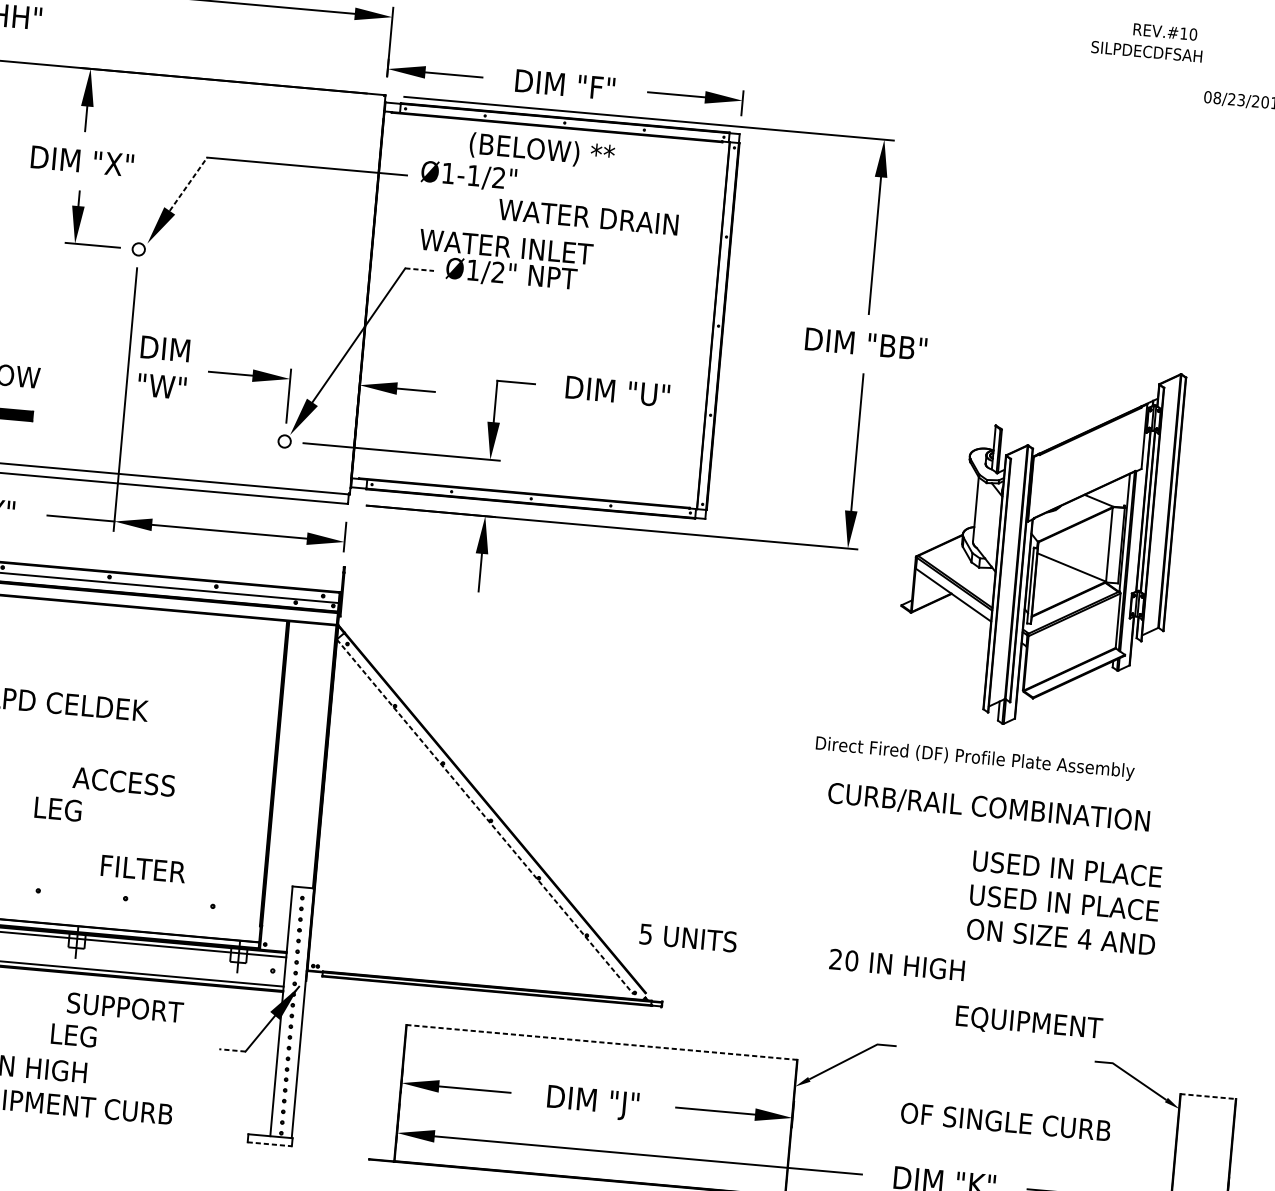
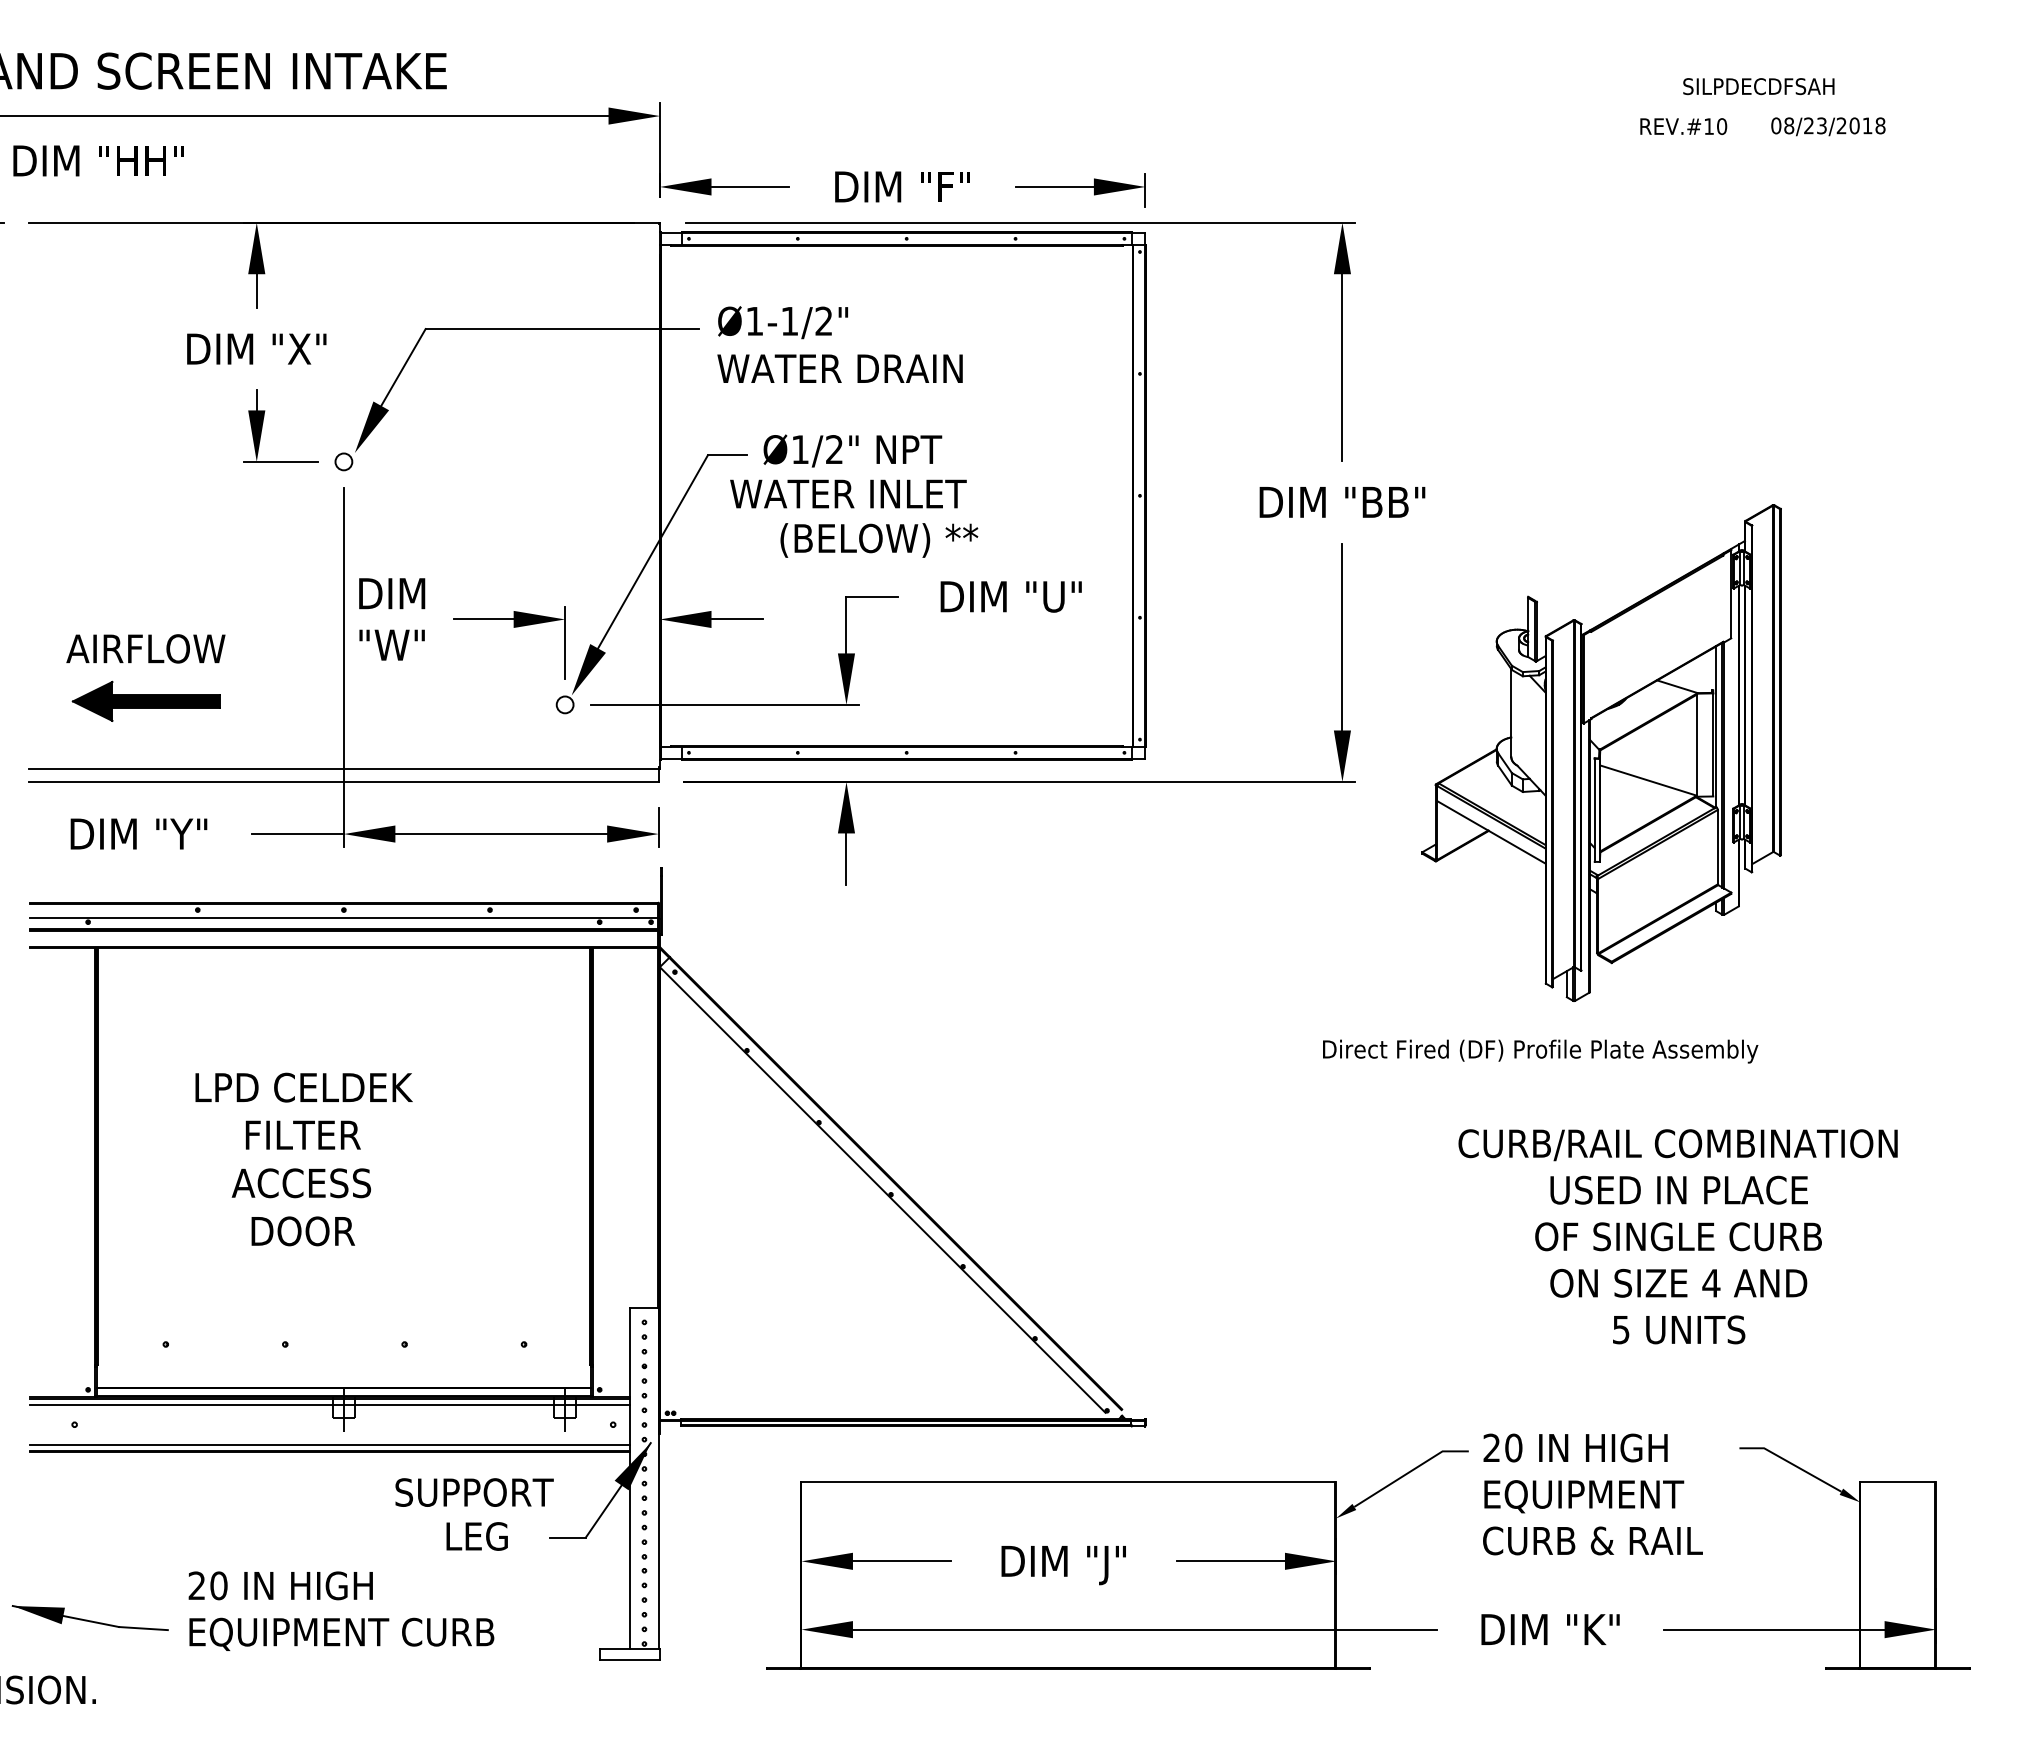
text: (1165, 31) -> (1683, 126), moved
text: (1146, 51) -> (1758, 86), moved
text: (542, 151) -> (879, 540), moved
line: (188, 184) -> (403, 367), dashed -> solid
text: (587, 216) -> (839, 368), moved
text: (506, 246) -> (848, 493), moved
line: (419, 269) -> (727, 455), dashed -> solid
text: (124, 782) -> (301, 1183), moved
text: (988, 808) -> (1677, 1145), moved
text: (59, 809) -> (303, 1231), LEG -> DOOR
line: (485, 817) -> (883, 1190), dashed -> solid
text: (142, 868) -> (302, 1134), moved
text: (1063, 902) -> (1678, 1236), USED IN PLACE -> OF SINGLE CURB
text: (688, 937) -> (1679, 1329), moved
text: (897, 964) -> (1575, 1447), moved
text: (125, 1007) -> (474, 1492), moved
text: (1029, 1023) -> (1584, 1496), moved
text: (73, 1035) -> (476, 1536), moved
line: (602, 1042) -> (1068, 1481), dashed -> solid
line: (232, 1050) -> (567, 1537), dashed -> solid
line: (1208, 1096) -> (1897, 1481), dashed -> solid
text: (1007, 1121) -> (1628, 1540), OF SINGLE CURB -> CURB & RAIL
line: (270, 1144) -> (630, 1660), dashed -> solid

